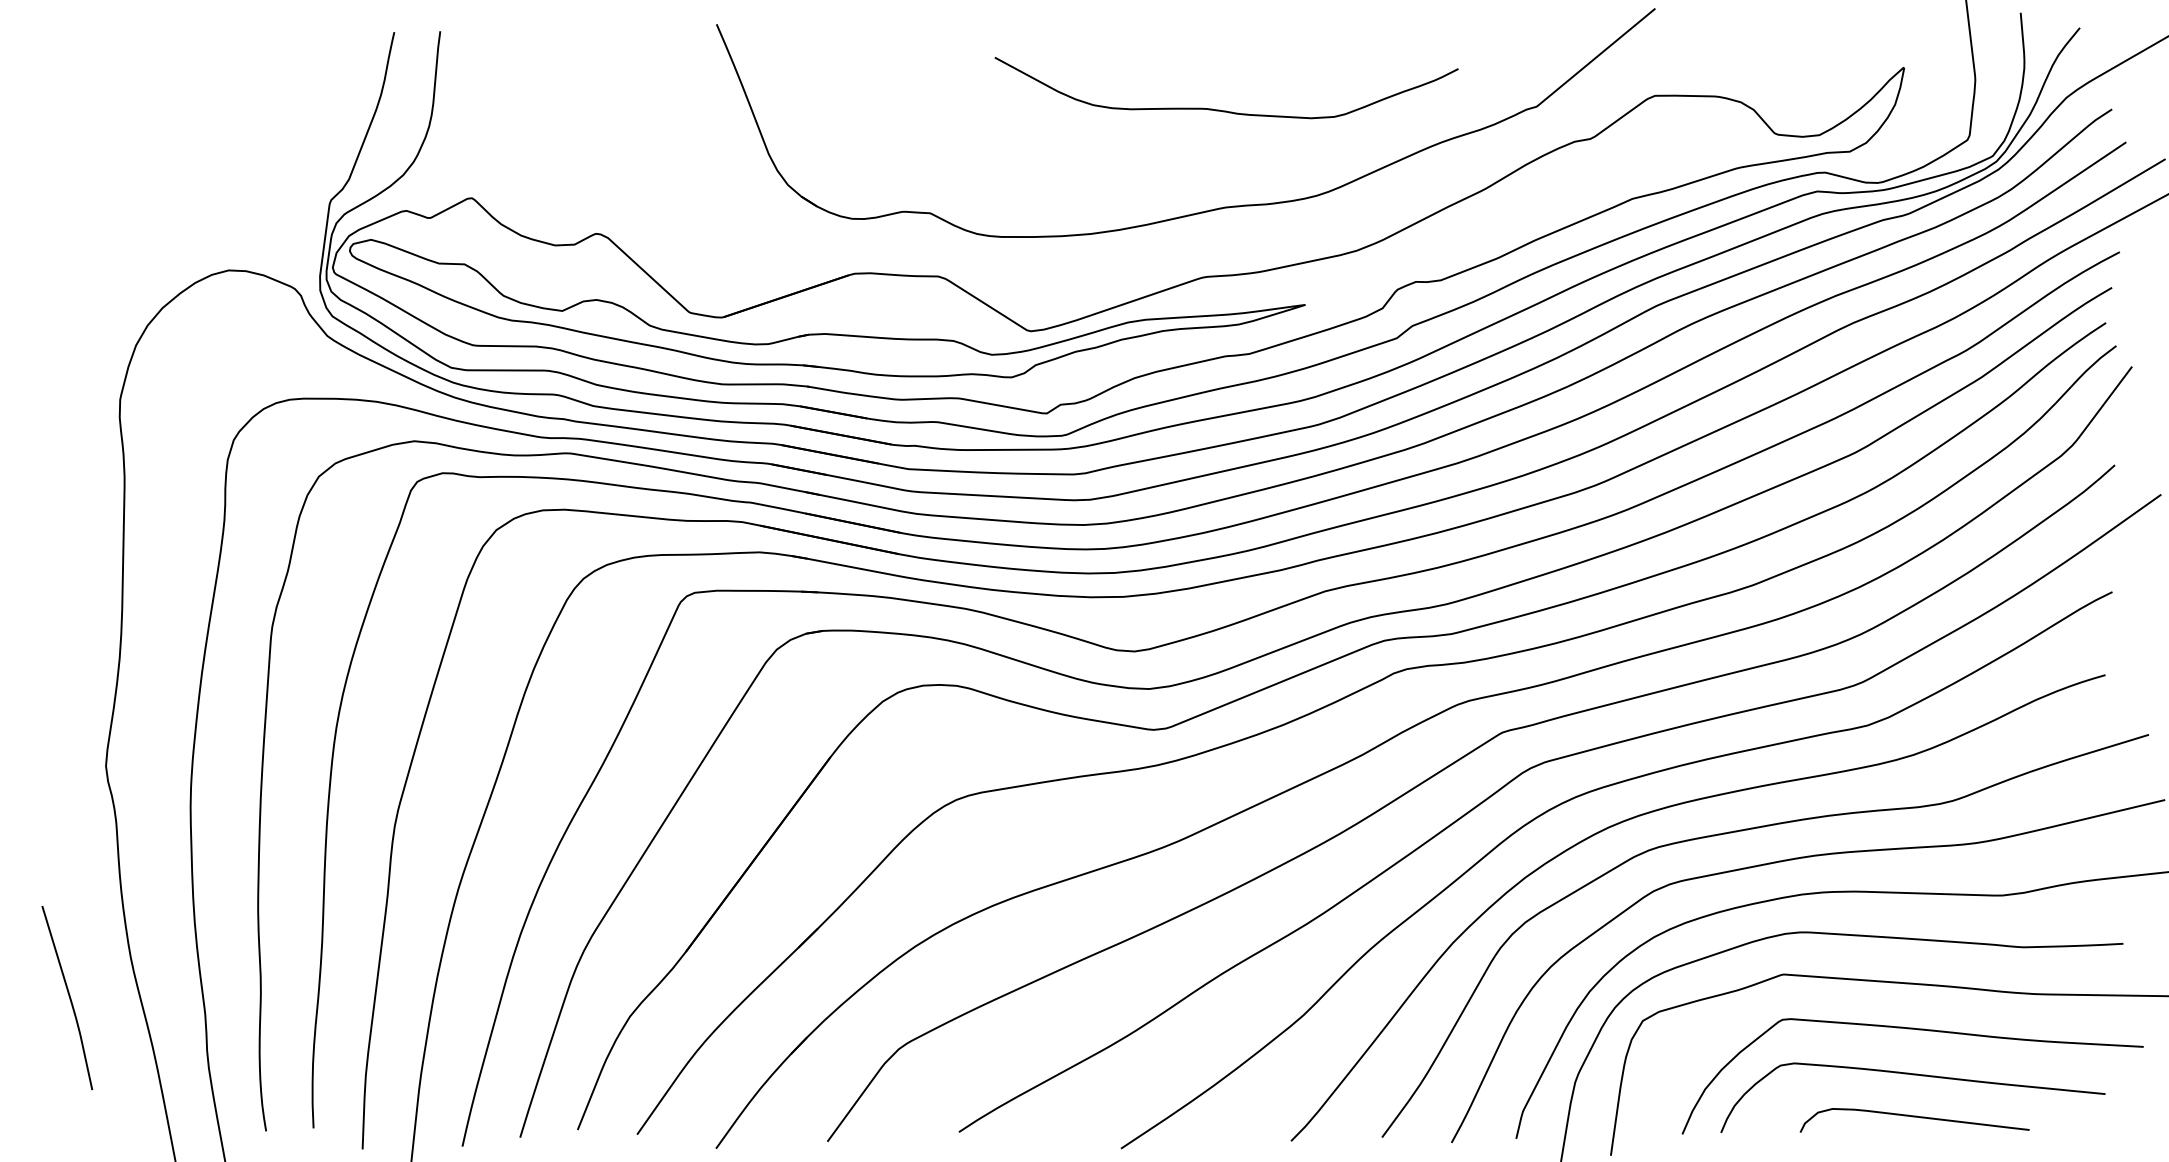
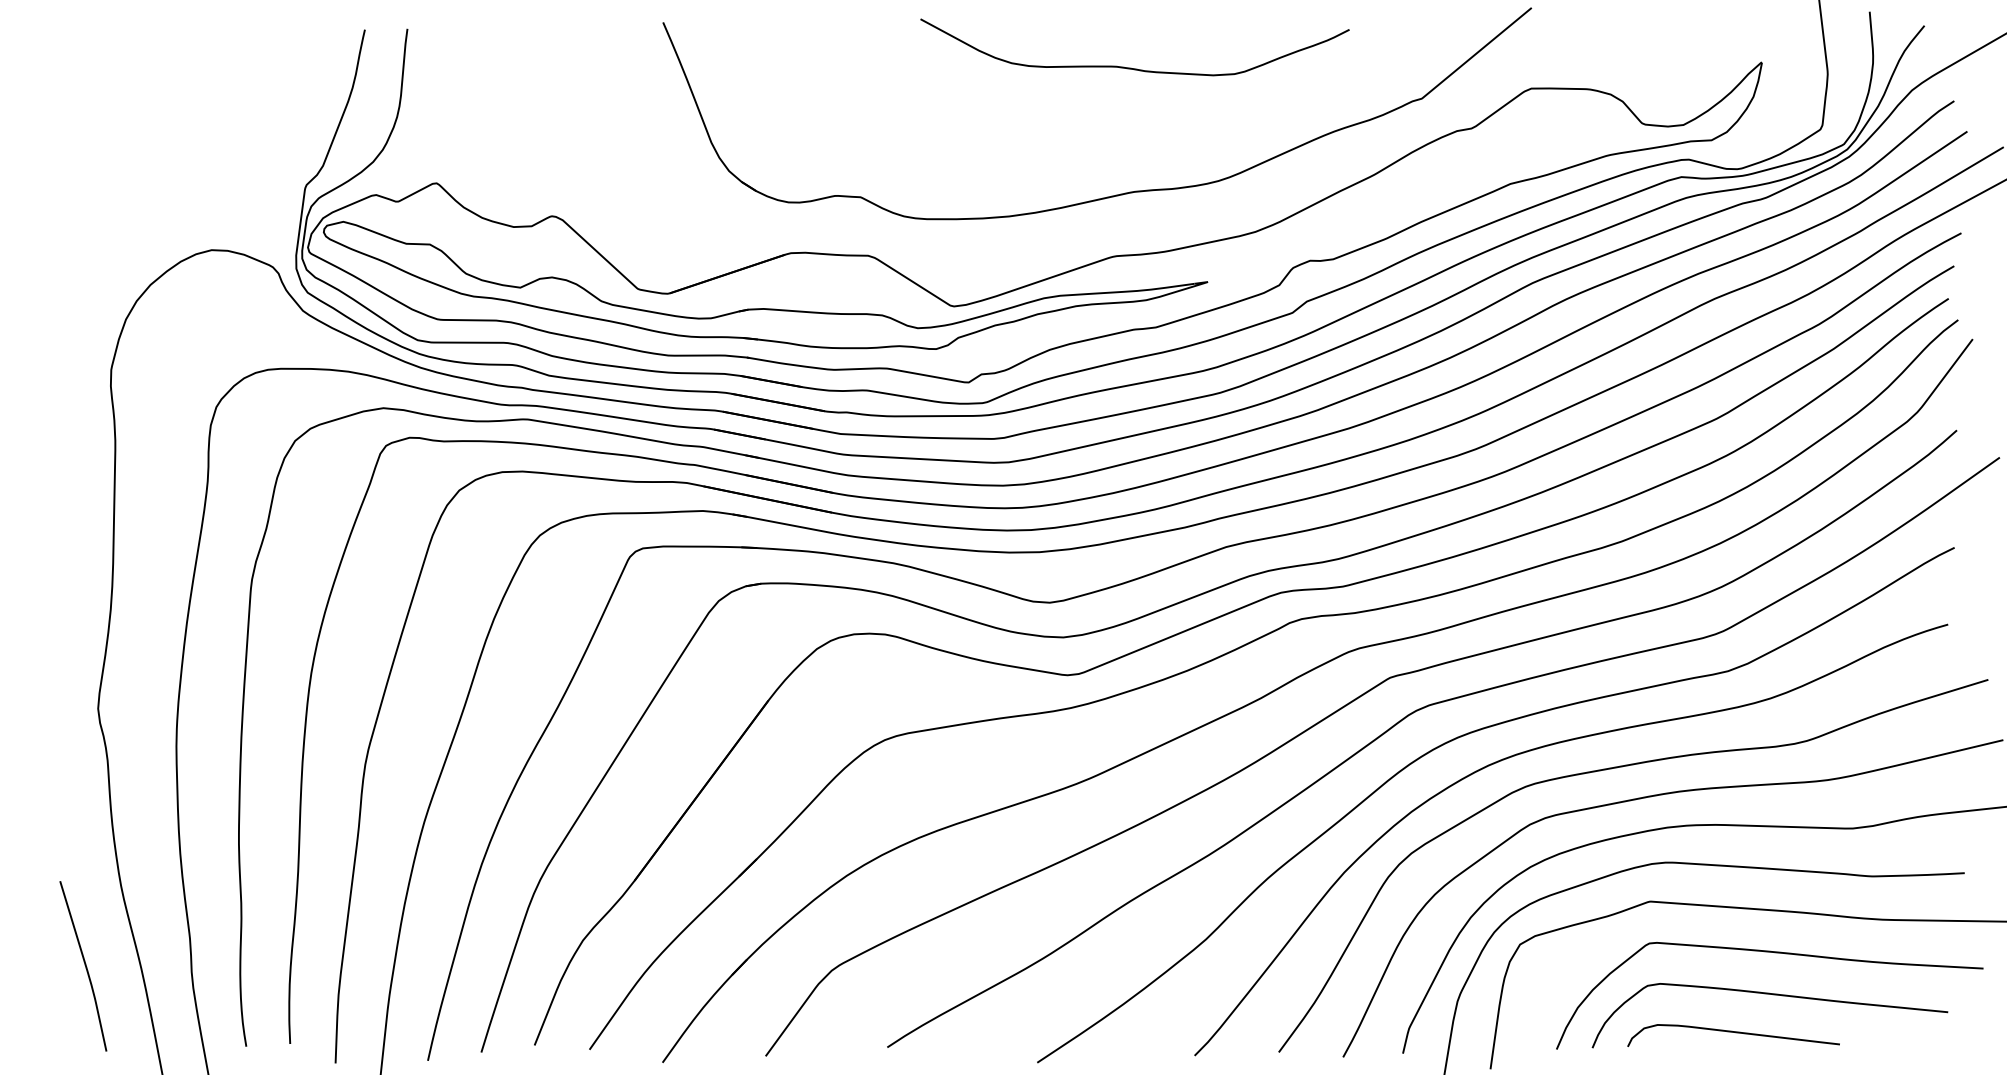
curve: (1222, 109) -> (1131, 67), moved
curve: (68, 997) -> (84, 965), moved
curve: (1916, 1118) -> (1735, 1033), moved

